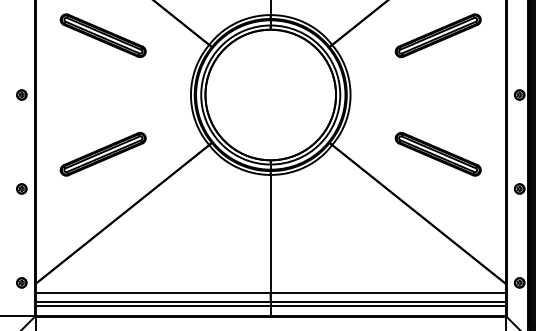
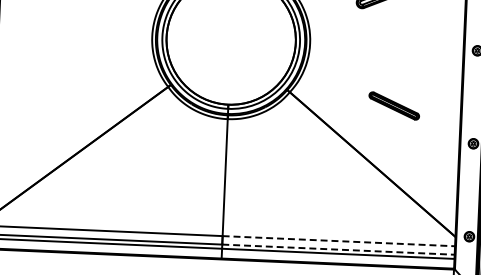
part: (102, 154) -> (62, 91), removed
part: (437, 154) -> (393, 106), size x0.6
line: (388, 293) -> (339, 241), solid -> dashed
line: (388, 301) -> (338, 249), solid -> dashed

